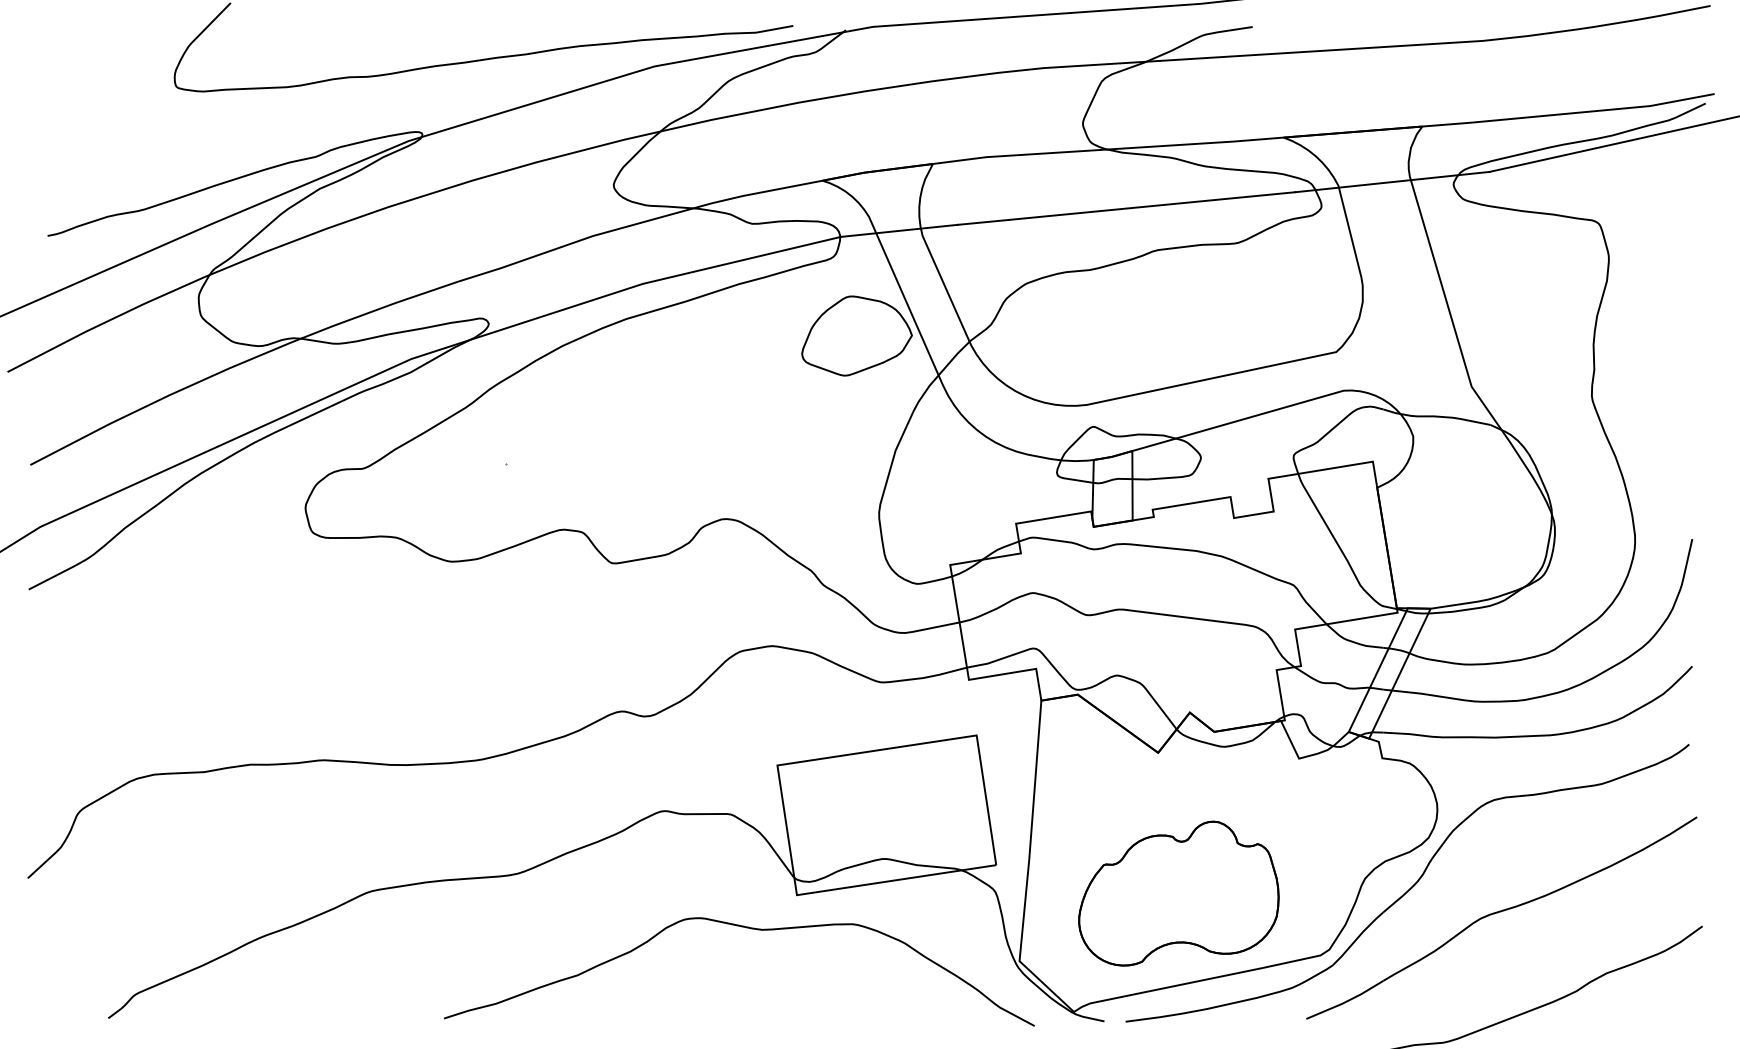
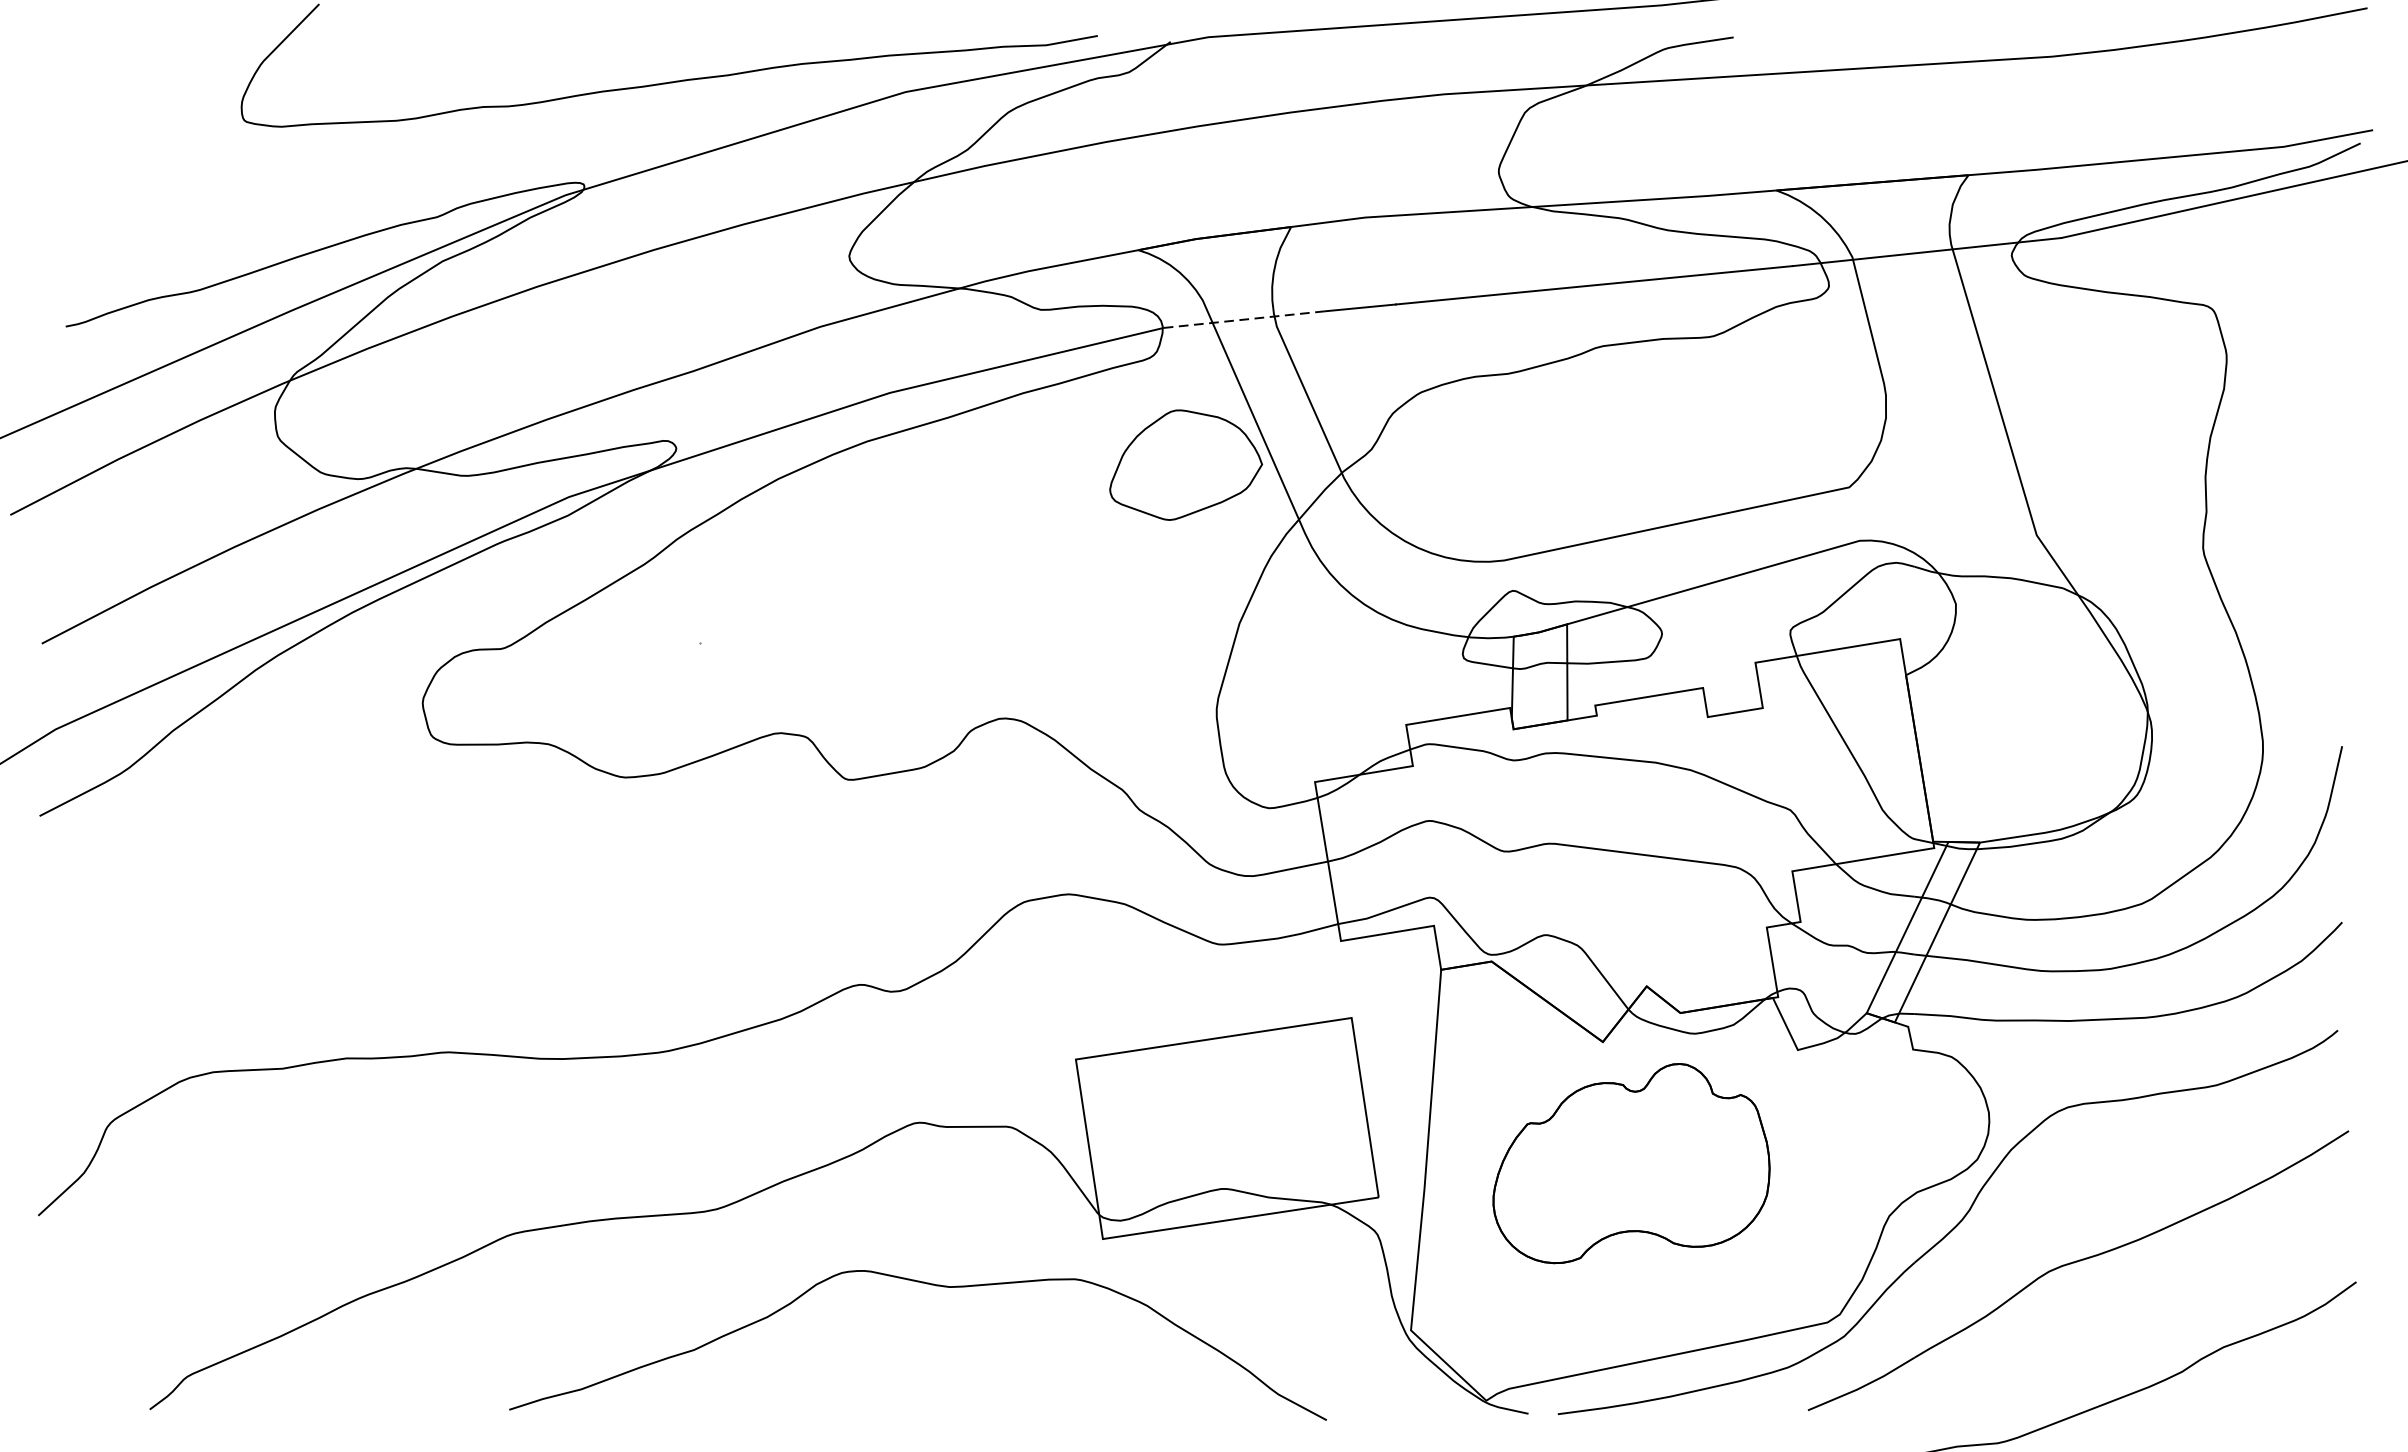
line: (899, 230) -> (1244, 319), solid -> dashed
part: (1178, 893) -> (1630, 1163), moved
curve: (746, 928) -> (927, 1285), moved

